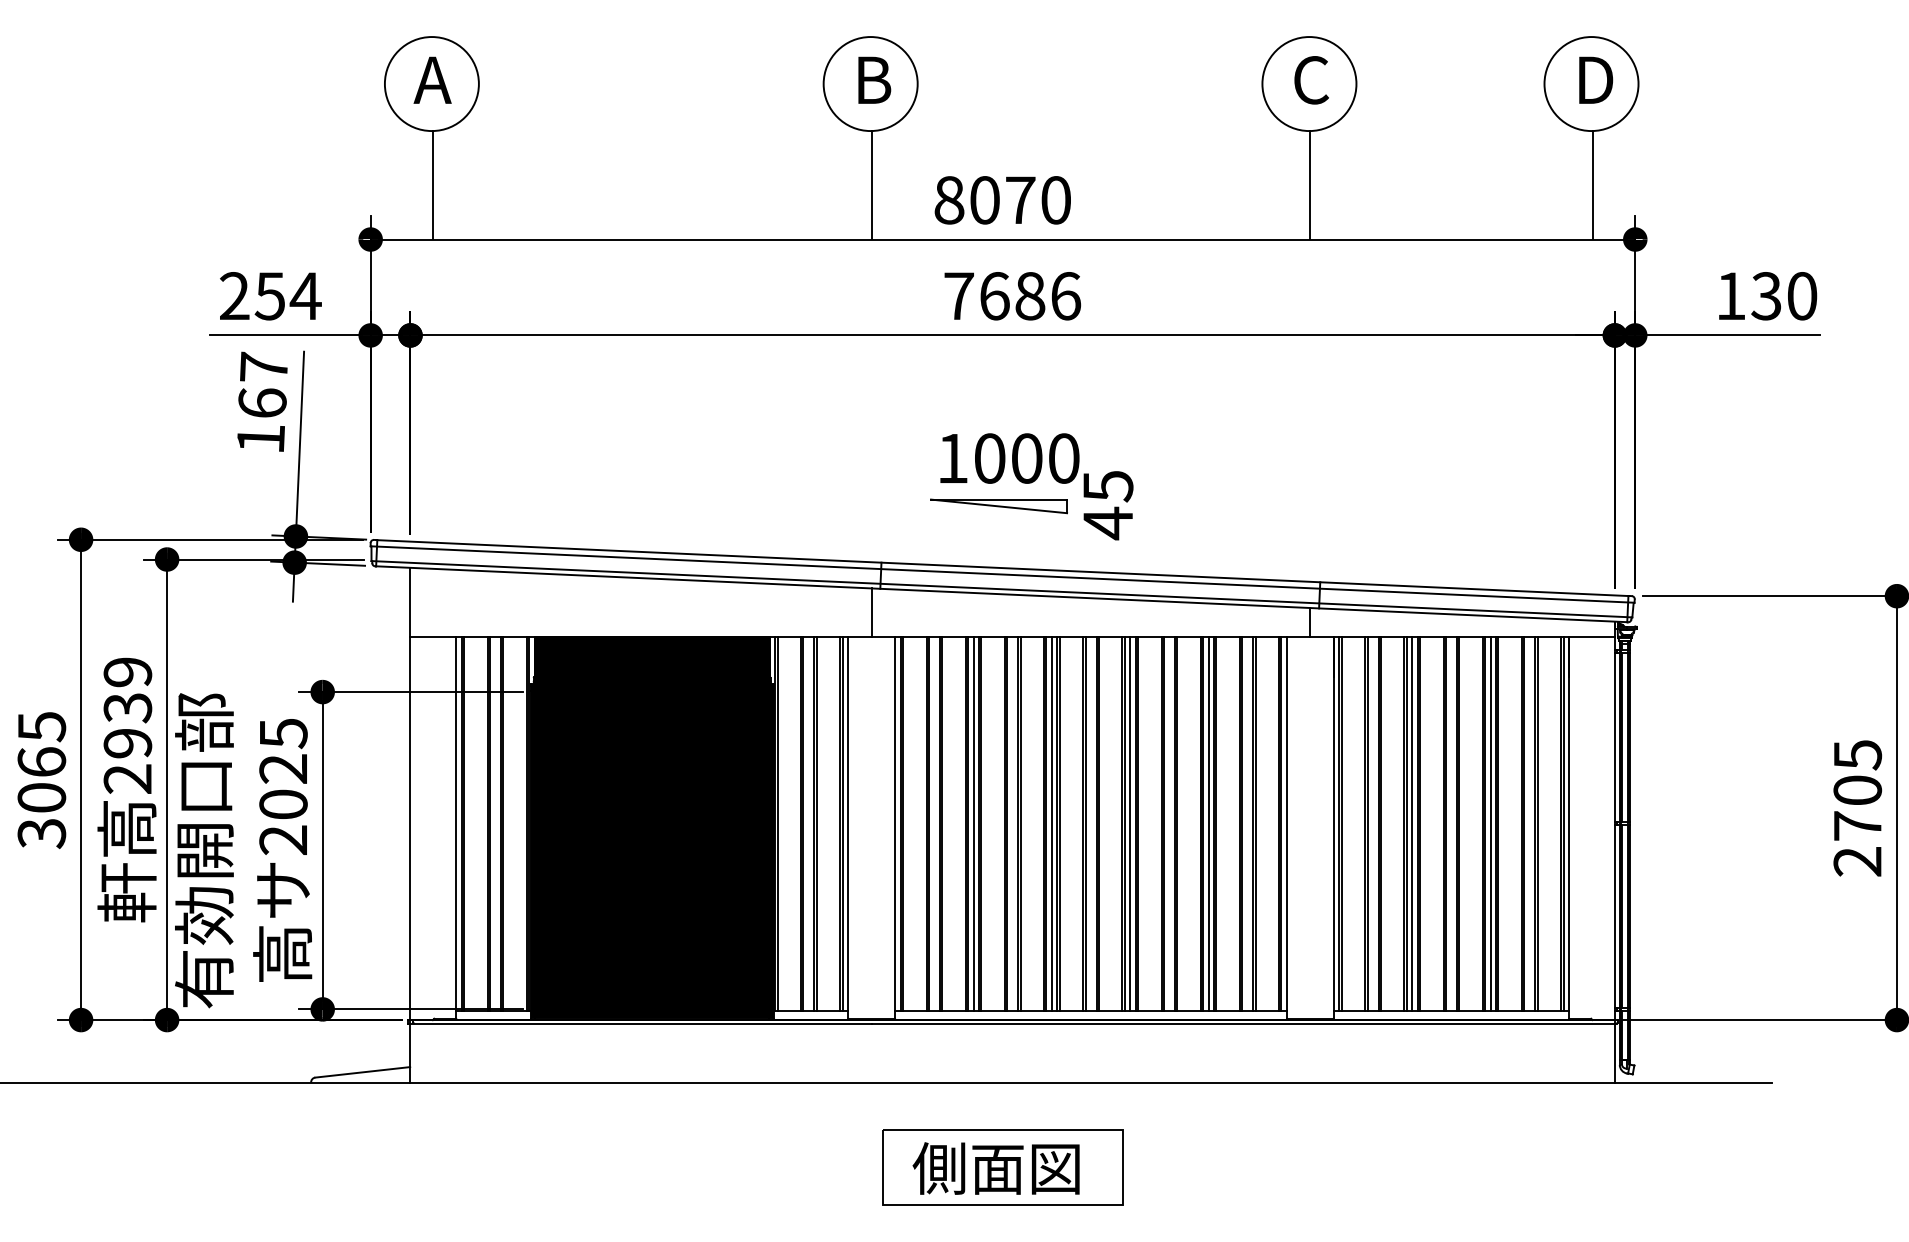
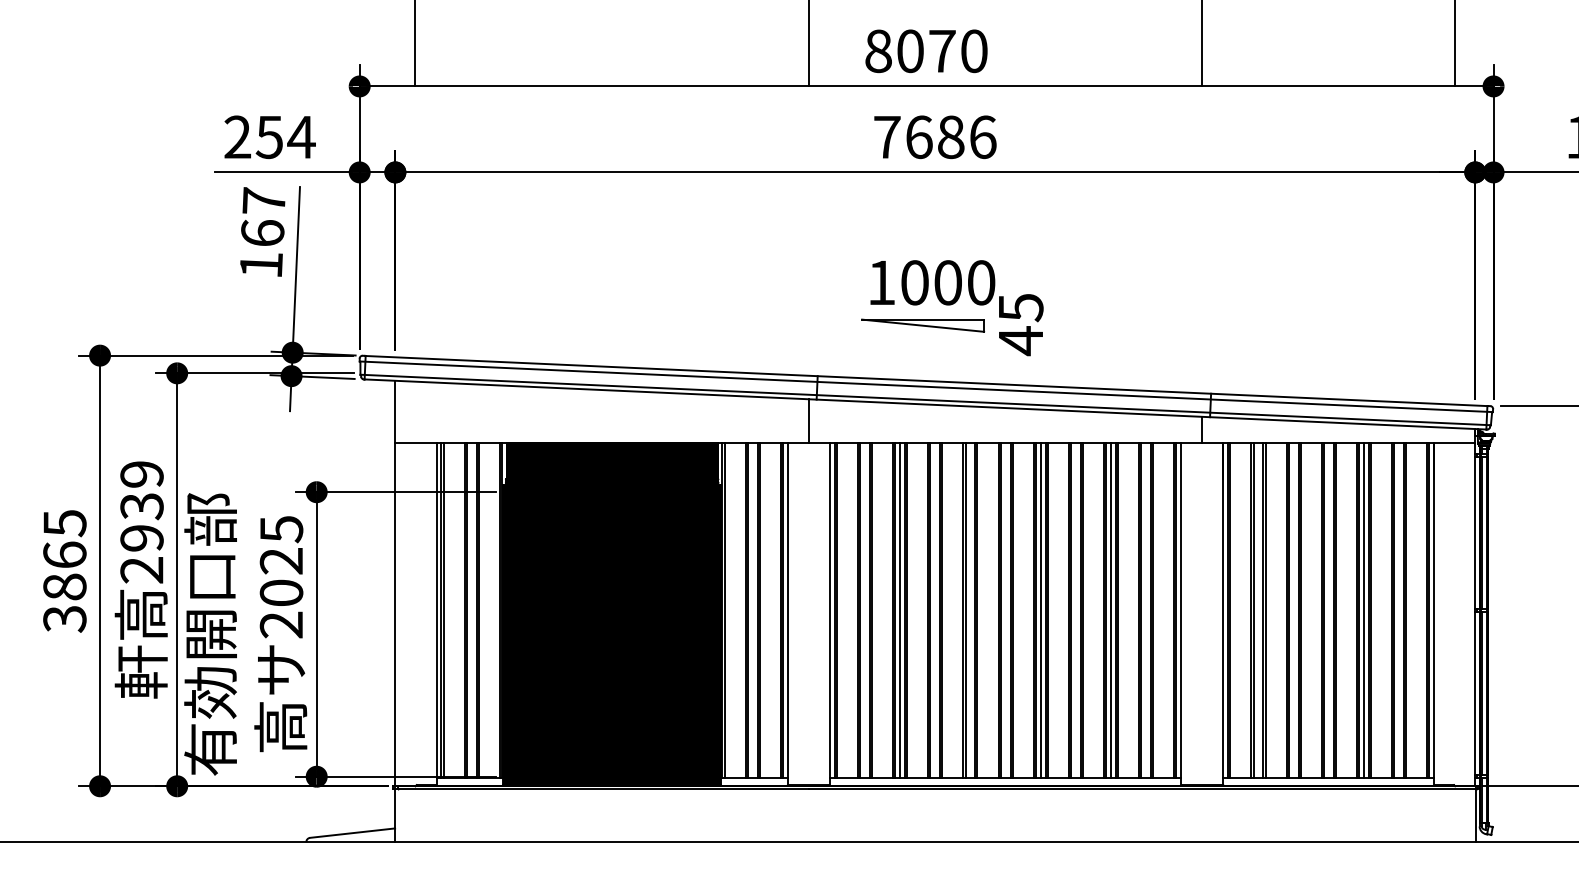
text: (41, 797) -> (64, 586), 3065 -> 3865
line: (1051, 823) -> (970, 610), removed
line: (1412, 823) -> (1293, 610), removed

